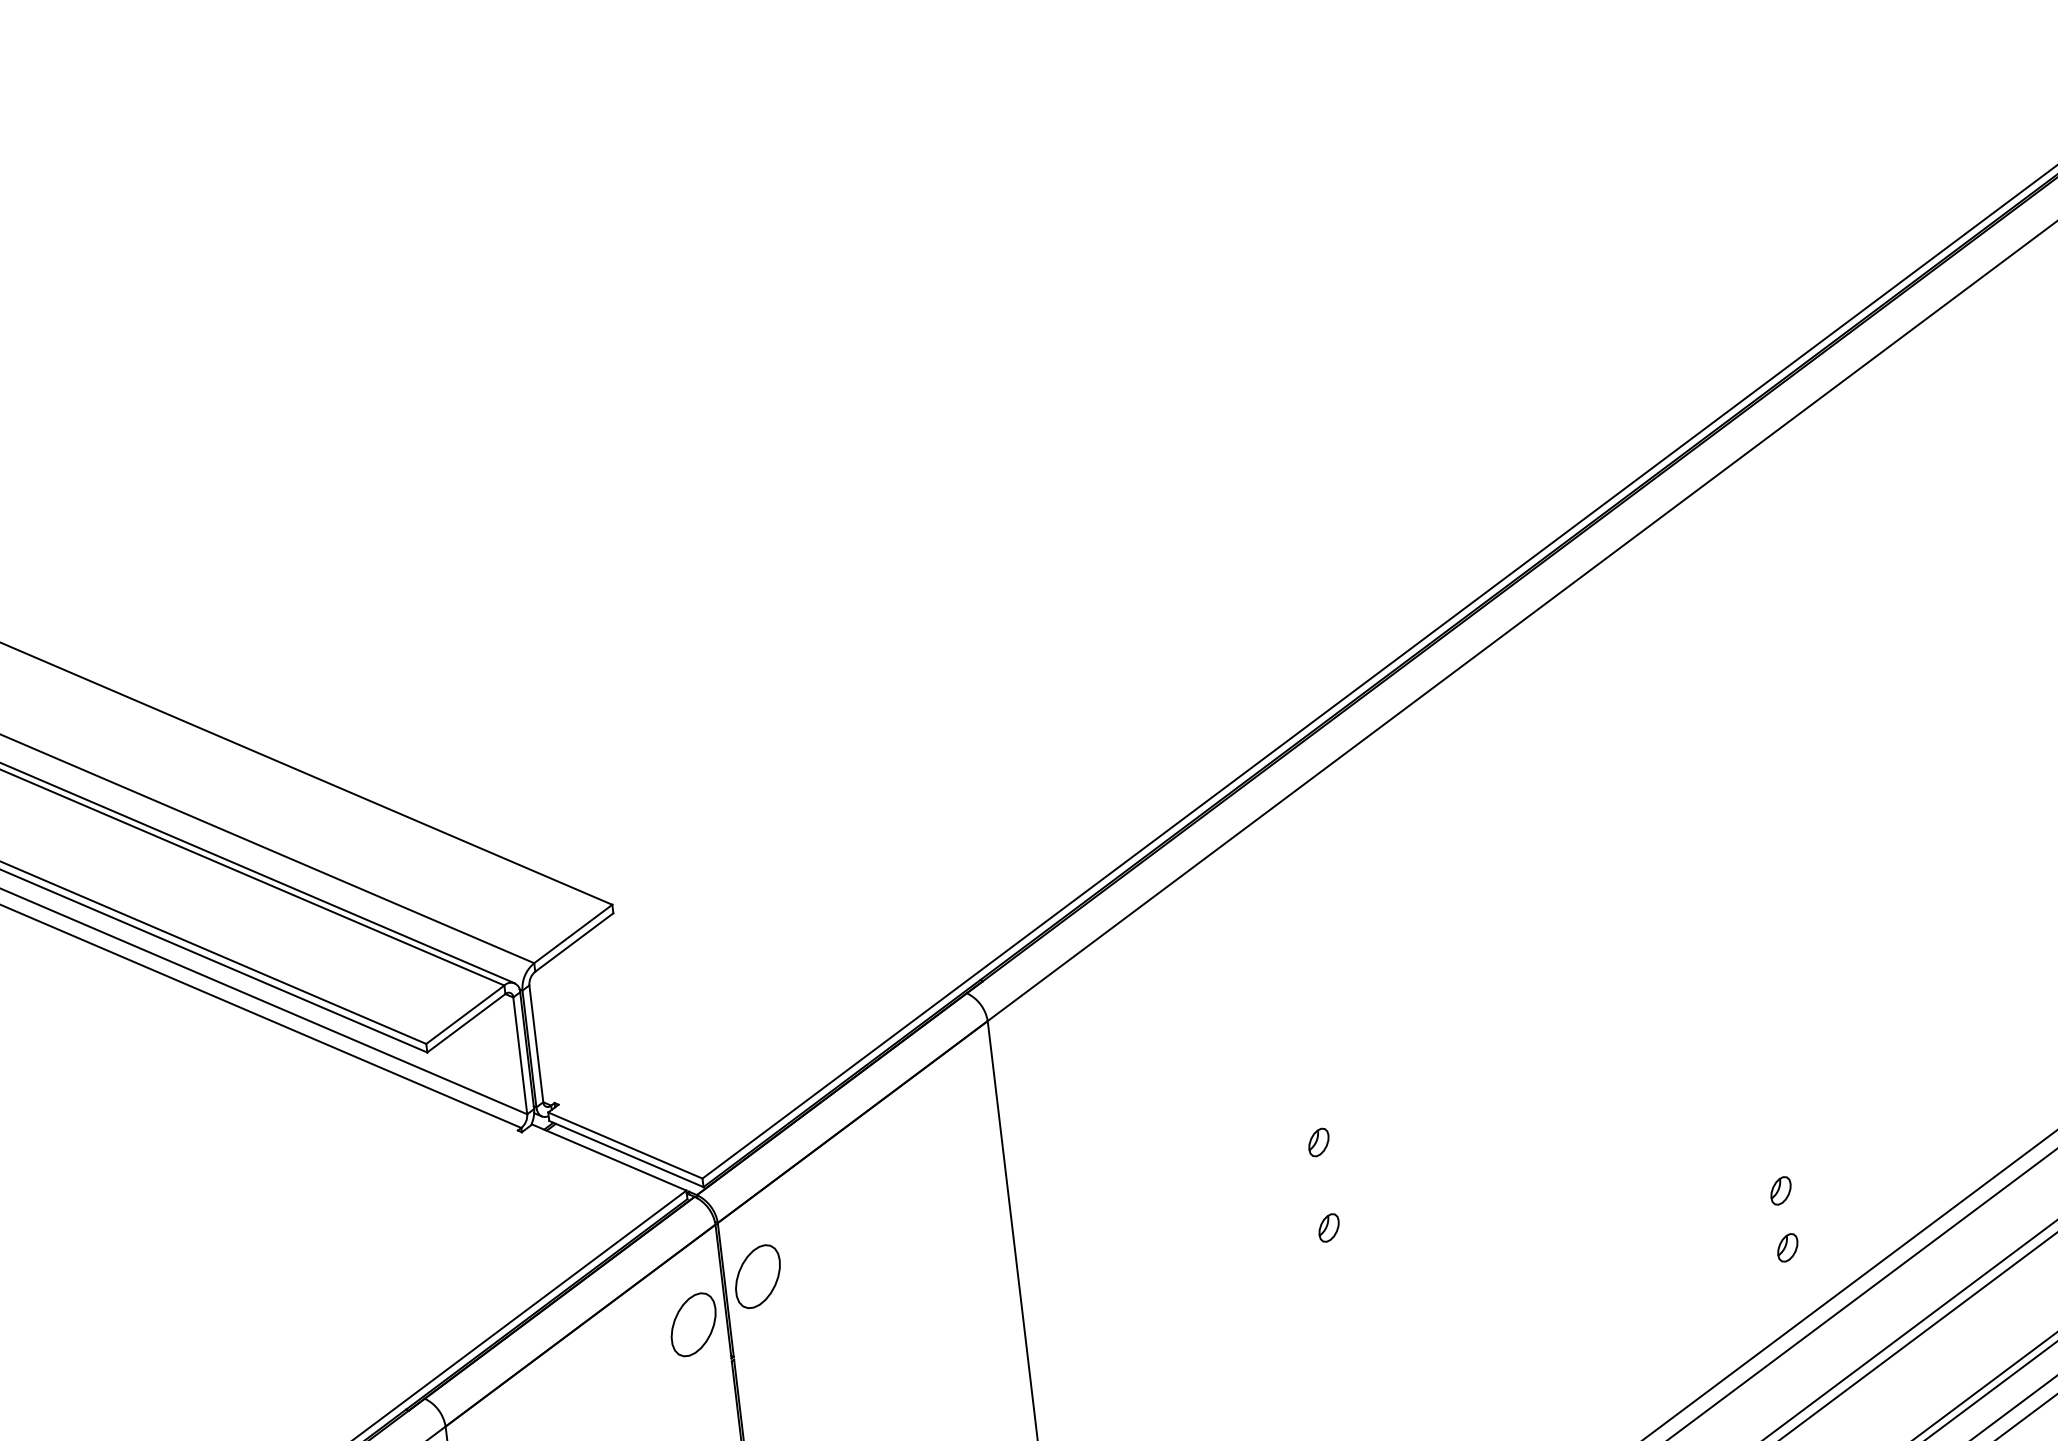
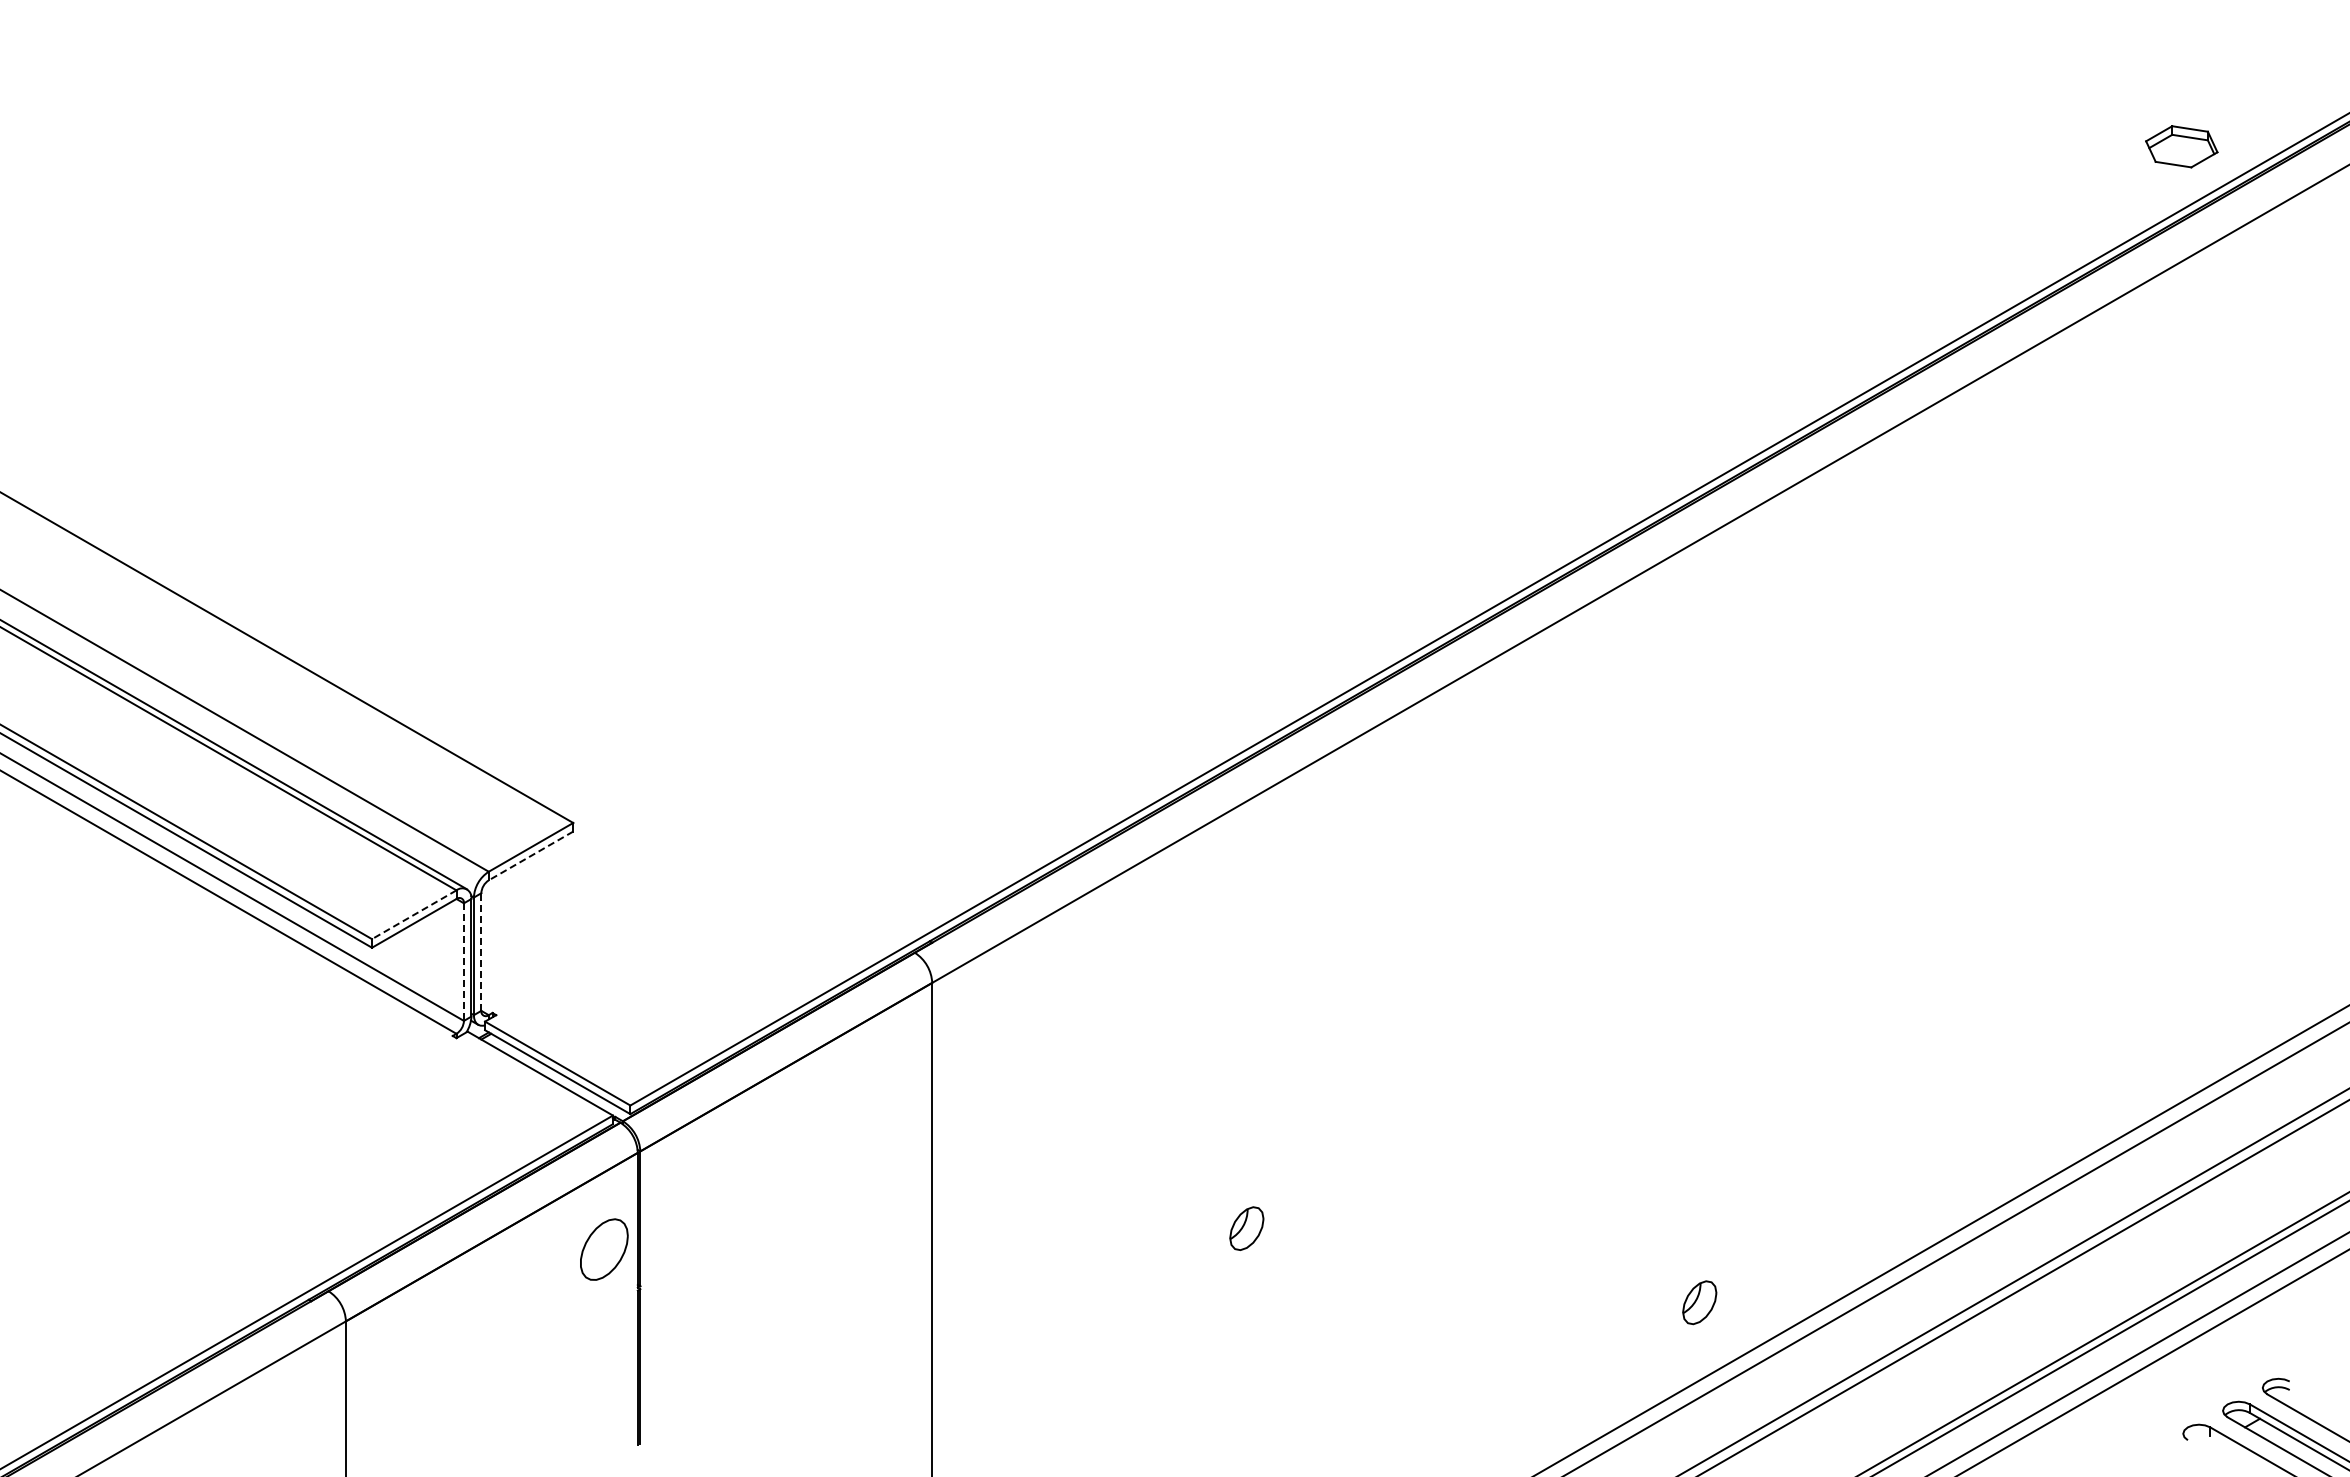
line: (574, 942) -> (531, 855), solid -> dashed
line: (465, 1014) -> (414, 914), solid -> dashed
line: (536, 1044) -> (481, 952), solid -> dashed
line: (519, 1056) -> (463, 962), solid -> dashed
part: (1318, 1142) -> (1246, 1142), removed
part: (1780, 1190) -> (1699, 1245), removed
part: (1328, 1227) -> (1246, 1228), size x1.6
part: (1787, 1247) -> (1699, 1302), size x1.6
part: (757, 1276) -> (673, 1209), removed

